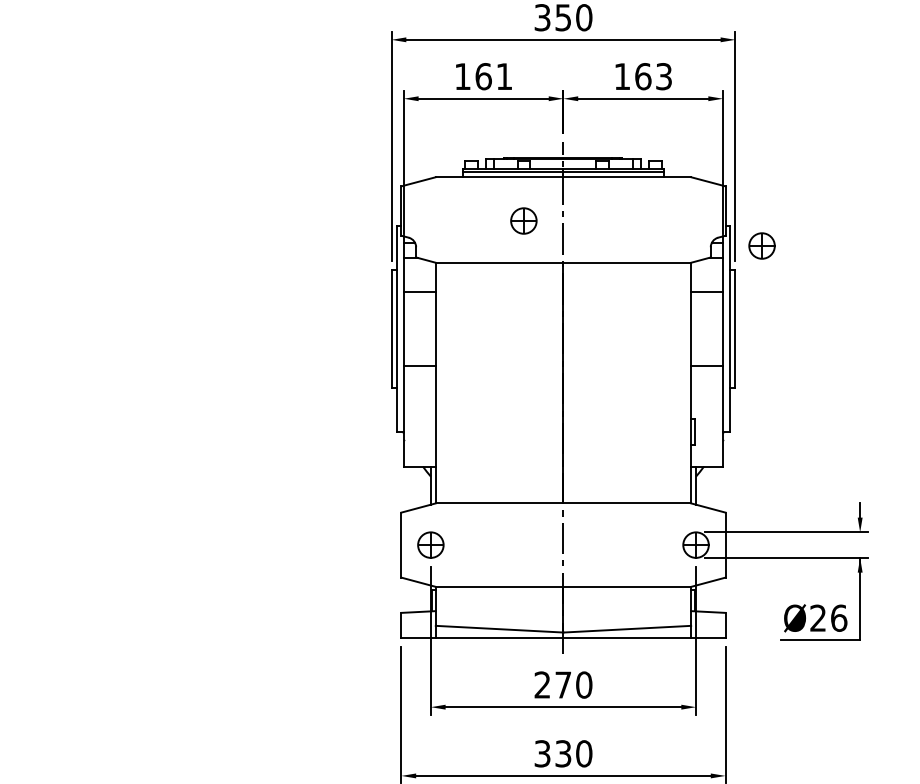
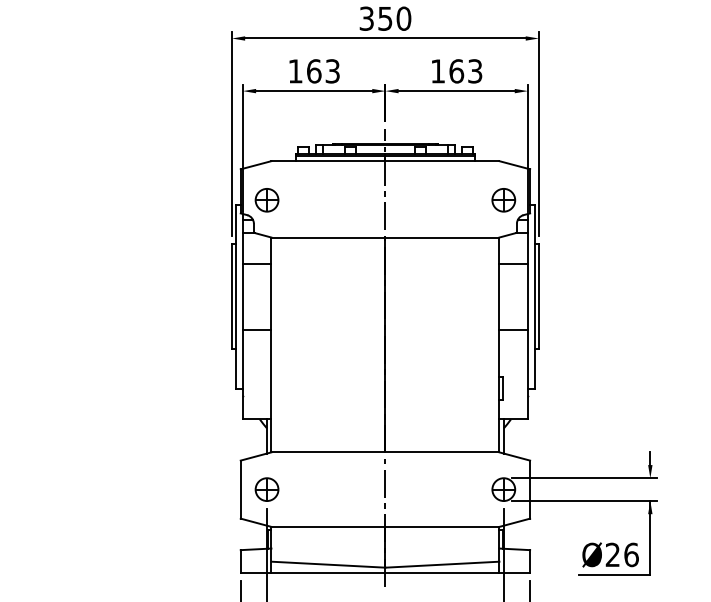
text: (504, 76) -> (332, 71), 161 -> 163
part: (523, 220) -> (266, 199), moved
part: (761, 245) -> (503, 199), moved

